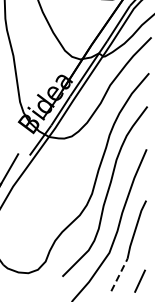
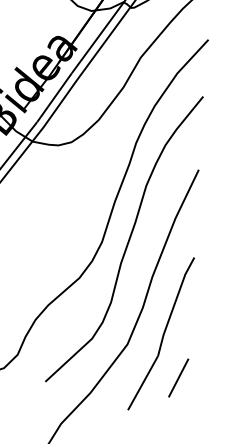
line: (119, 274) -> (143, 382), dashed -> solid
line: (139, 280) -> (177, 376), moved

